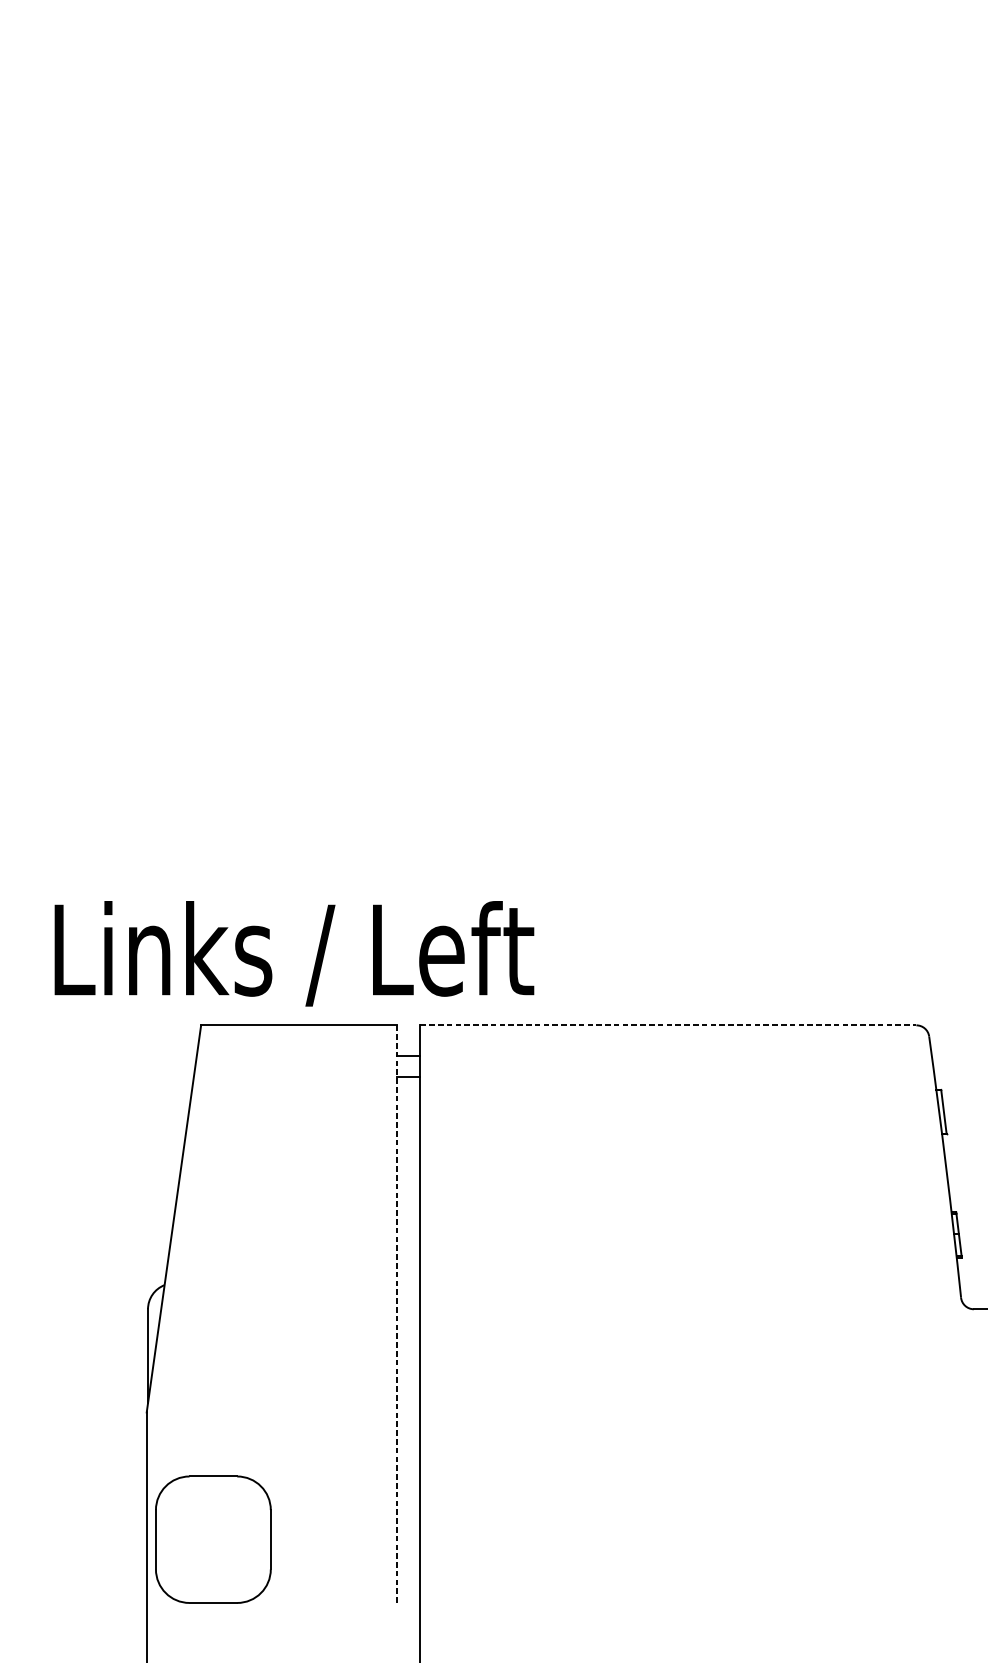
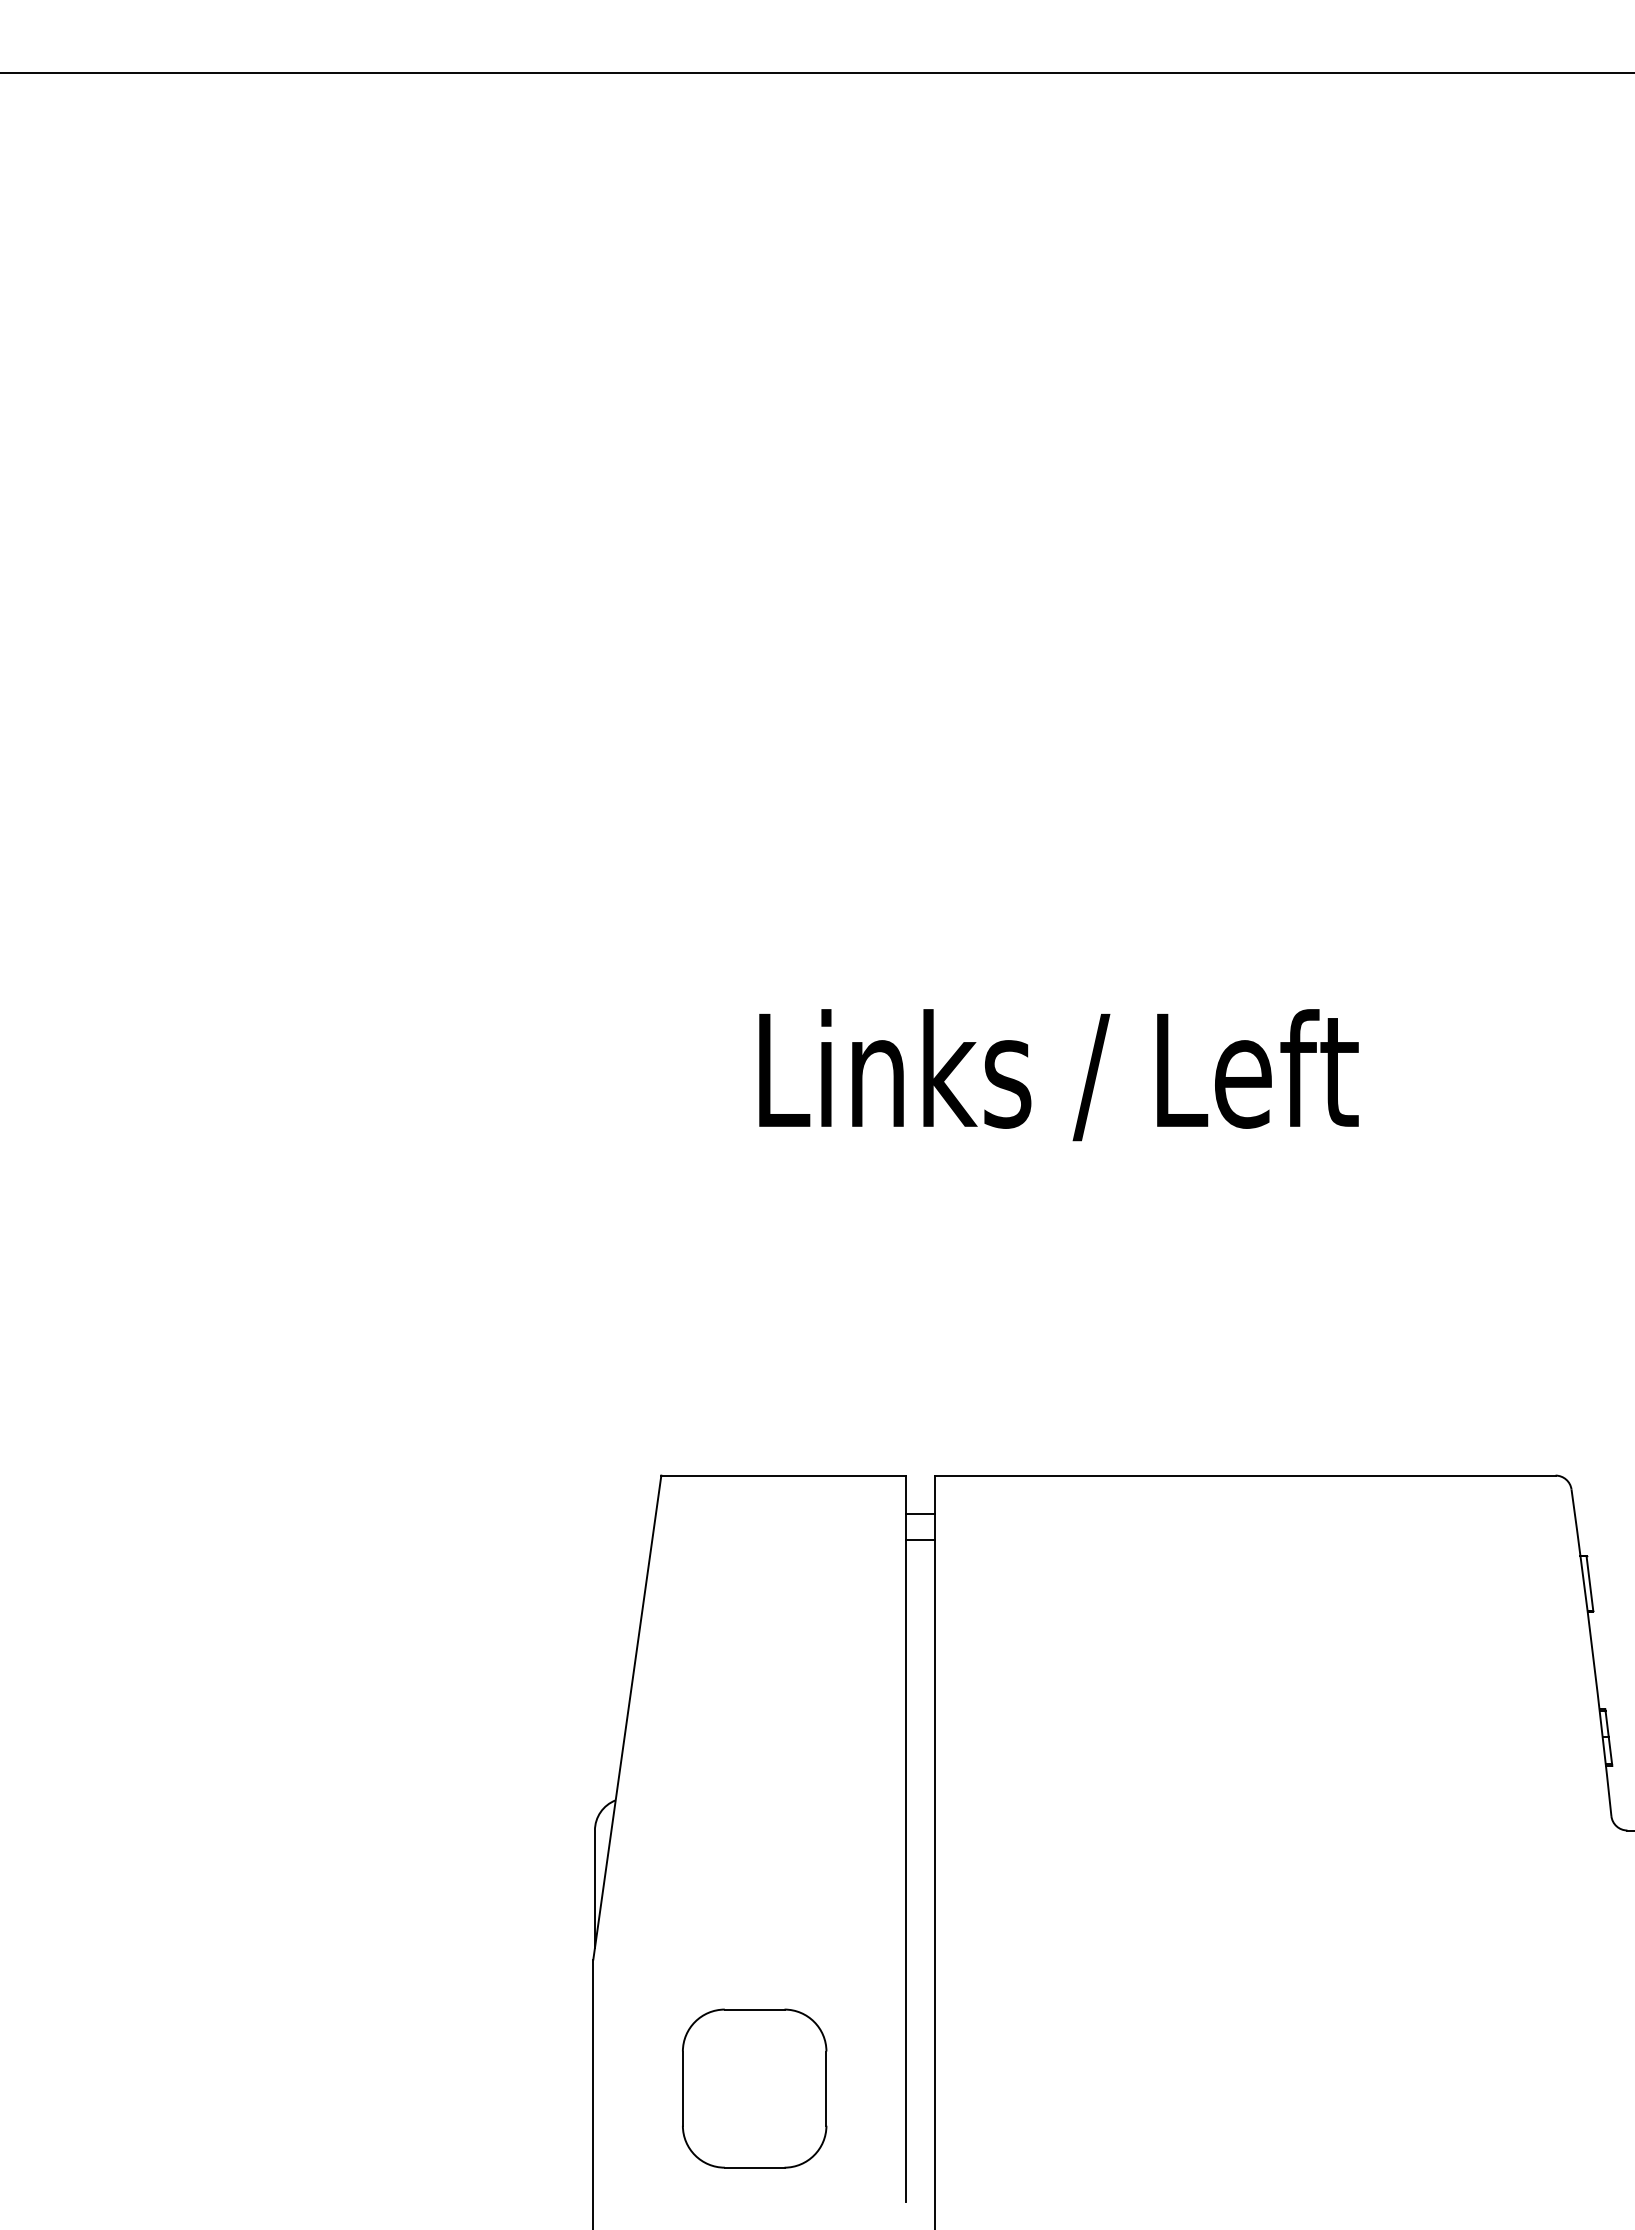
text: (294, 954) -> (1058, 1075), moved
line: (668, 1025) -> (1245, 1475), dashed -> solid
line: (397, 1315) -> (906, 1838), dashed -> solid
part: (213, 1539) -> (754, 2088), moved

